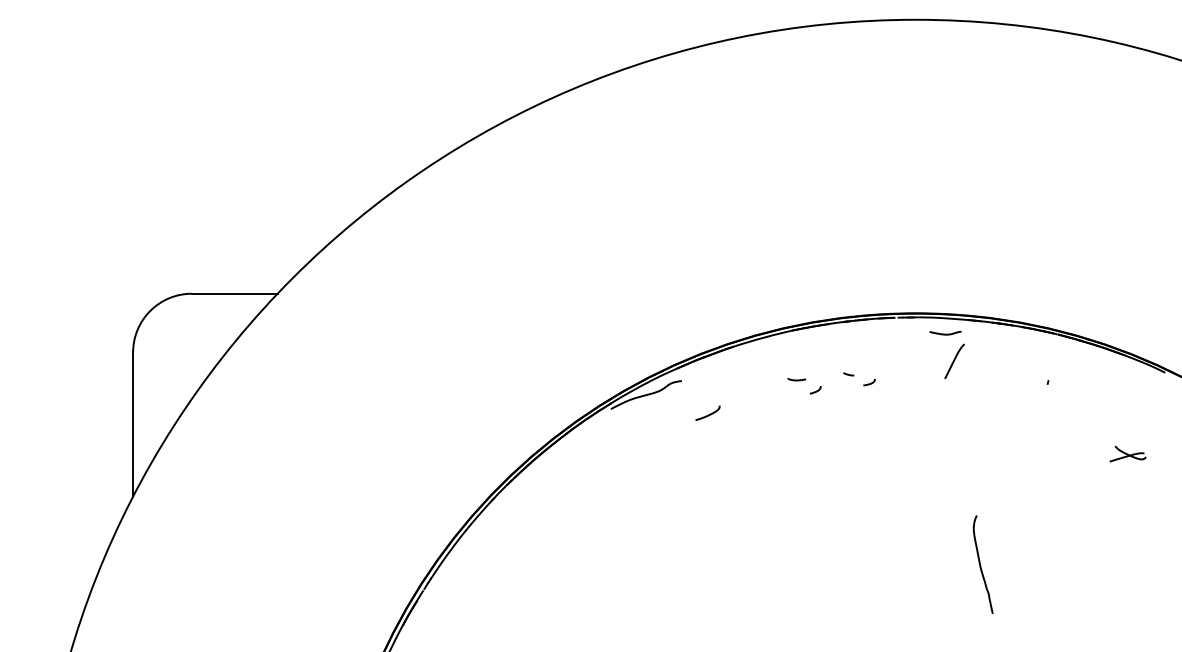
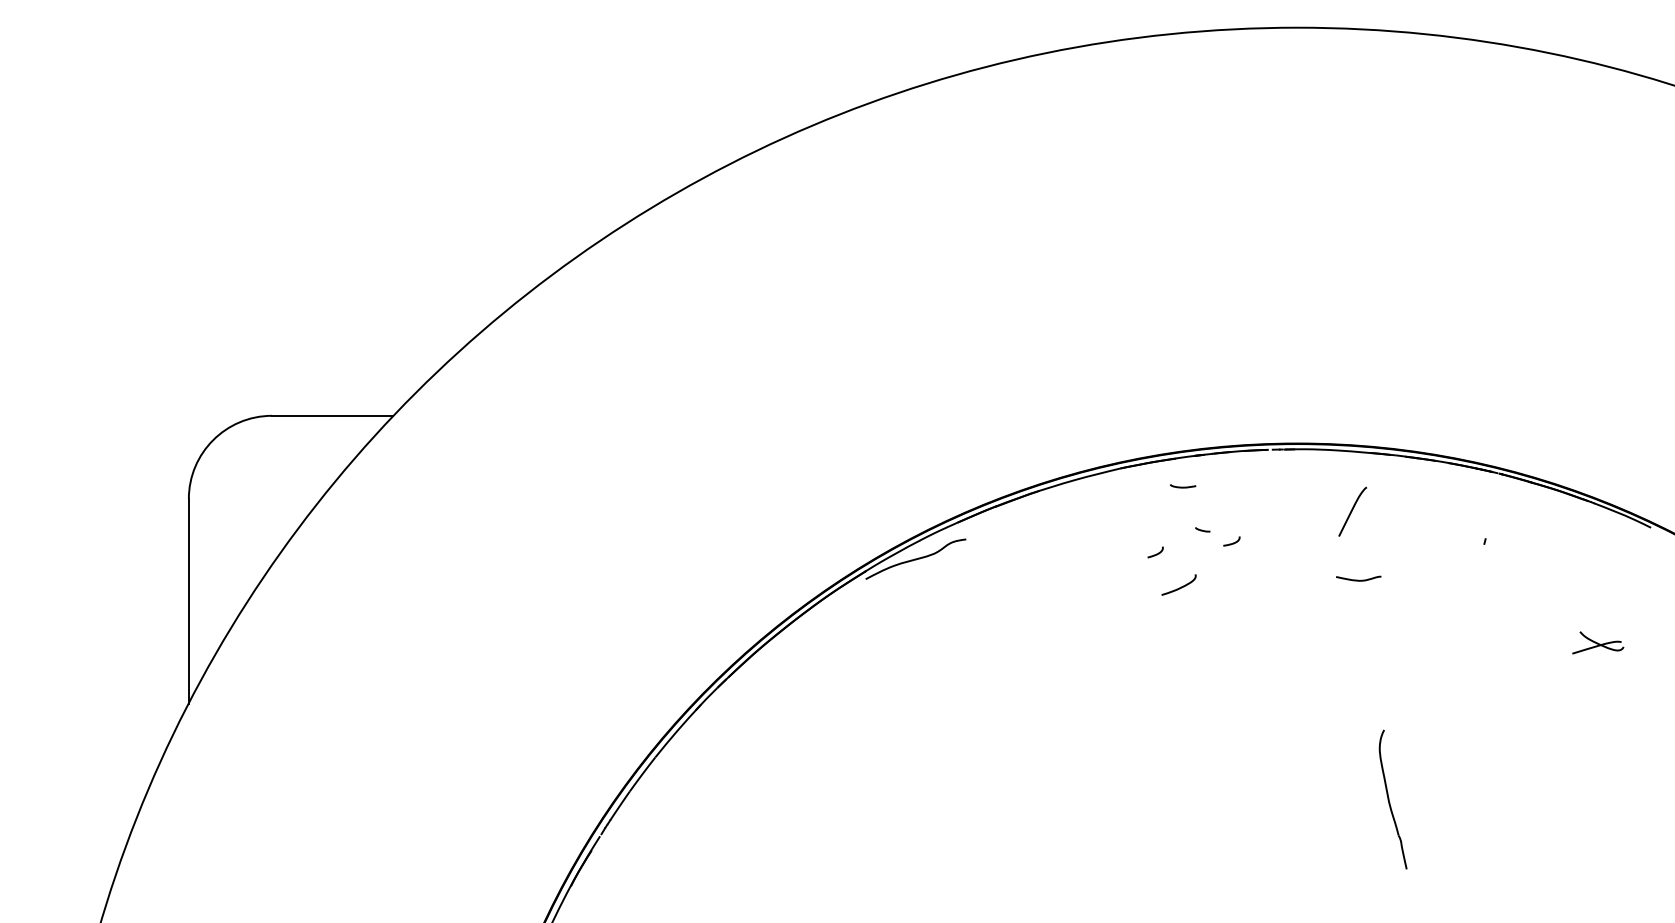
curve: (945, 333) -> (1358, 579), moved
curve: (797, 379) -> (1183, 486), moved
curve: (708, 414) -> (1179, 587), moved

